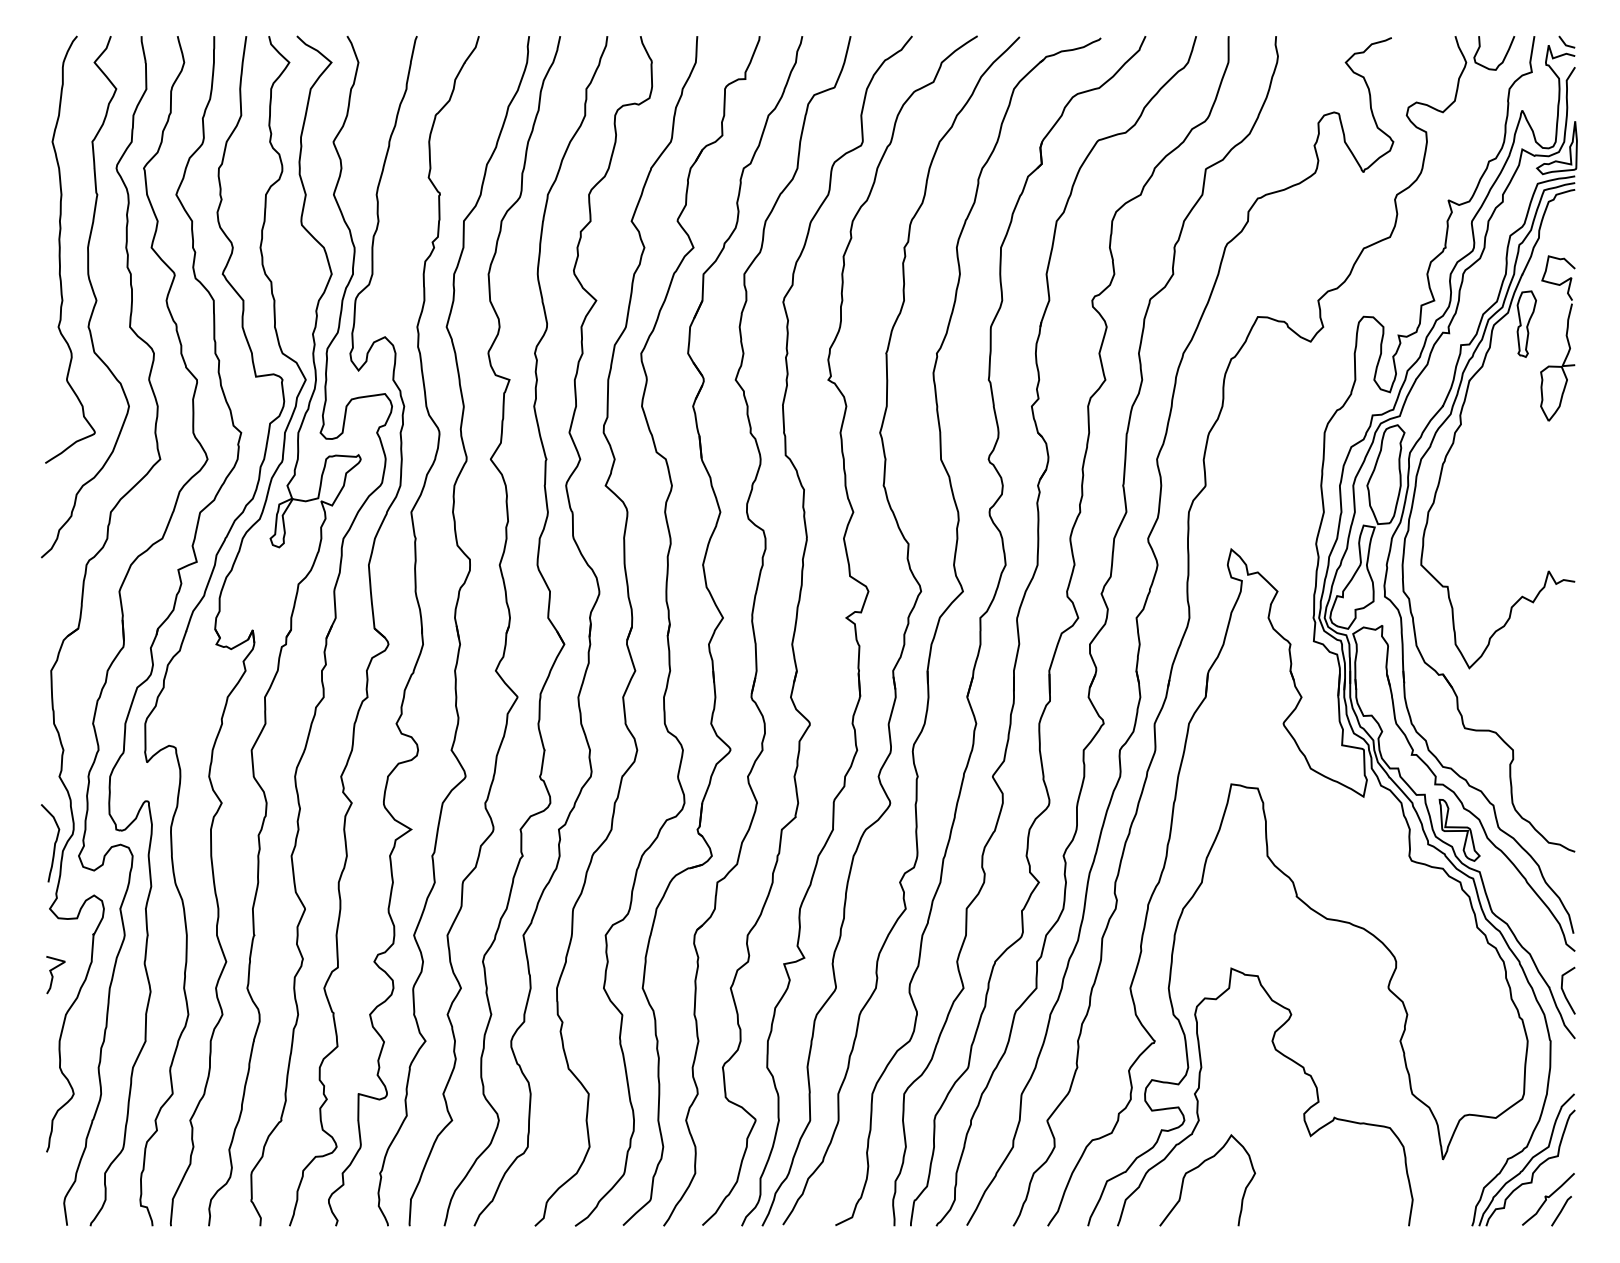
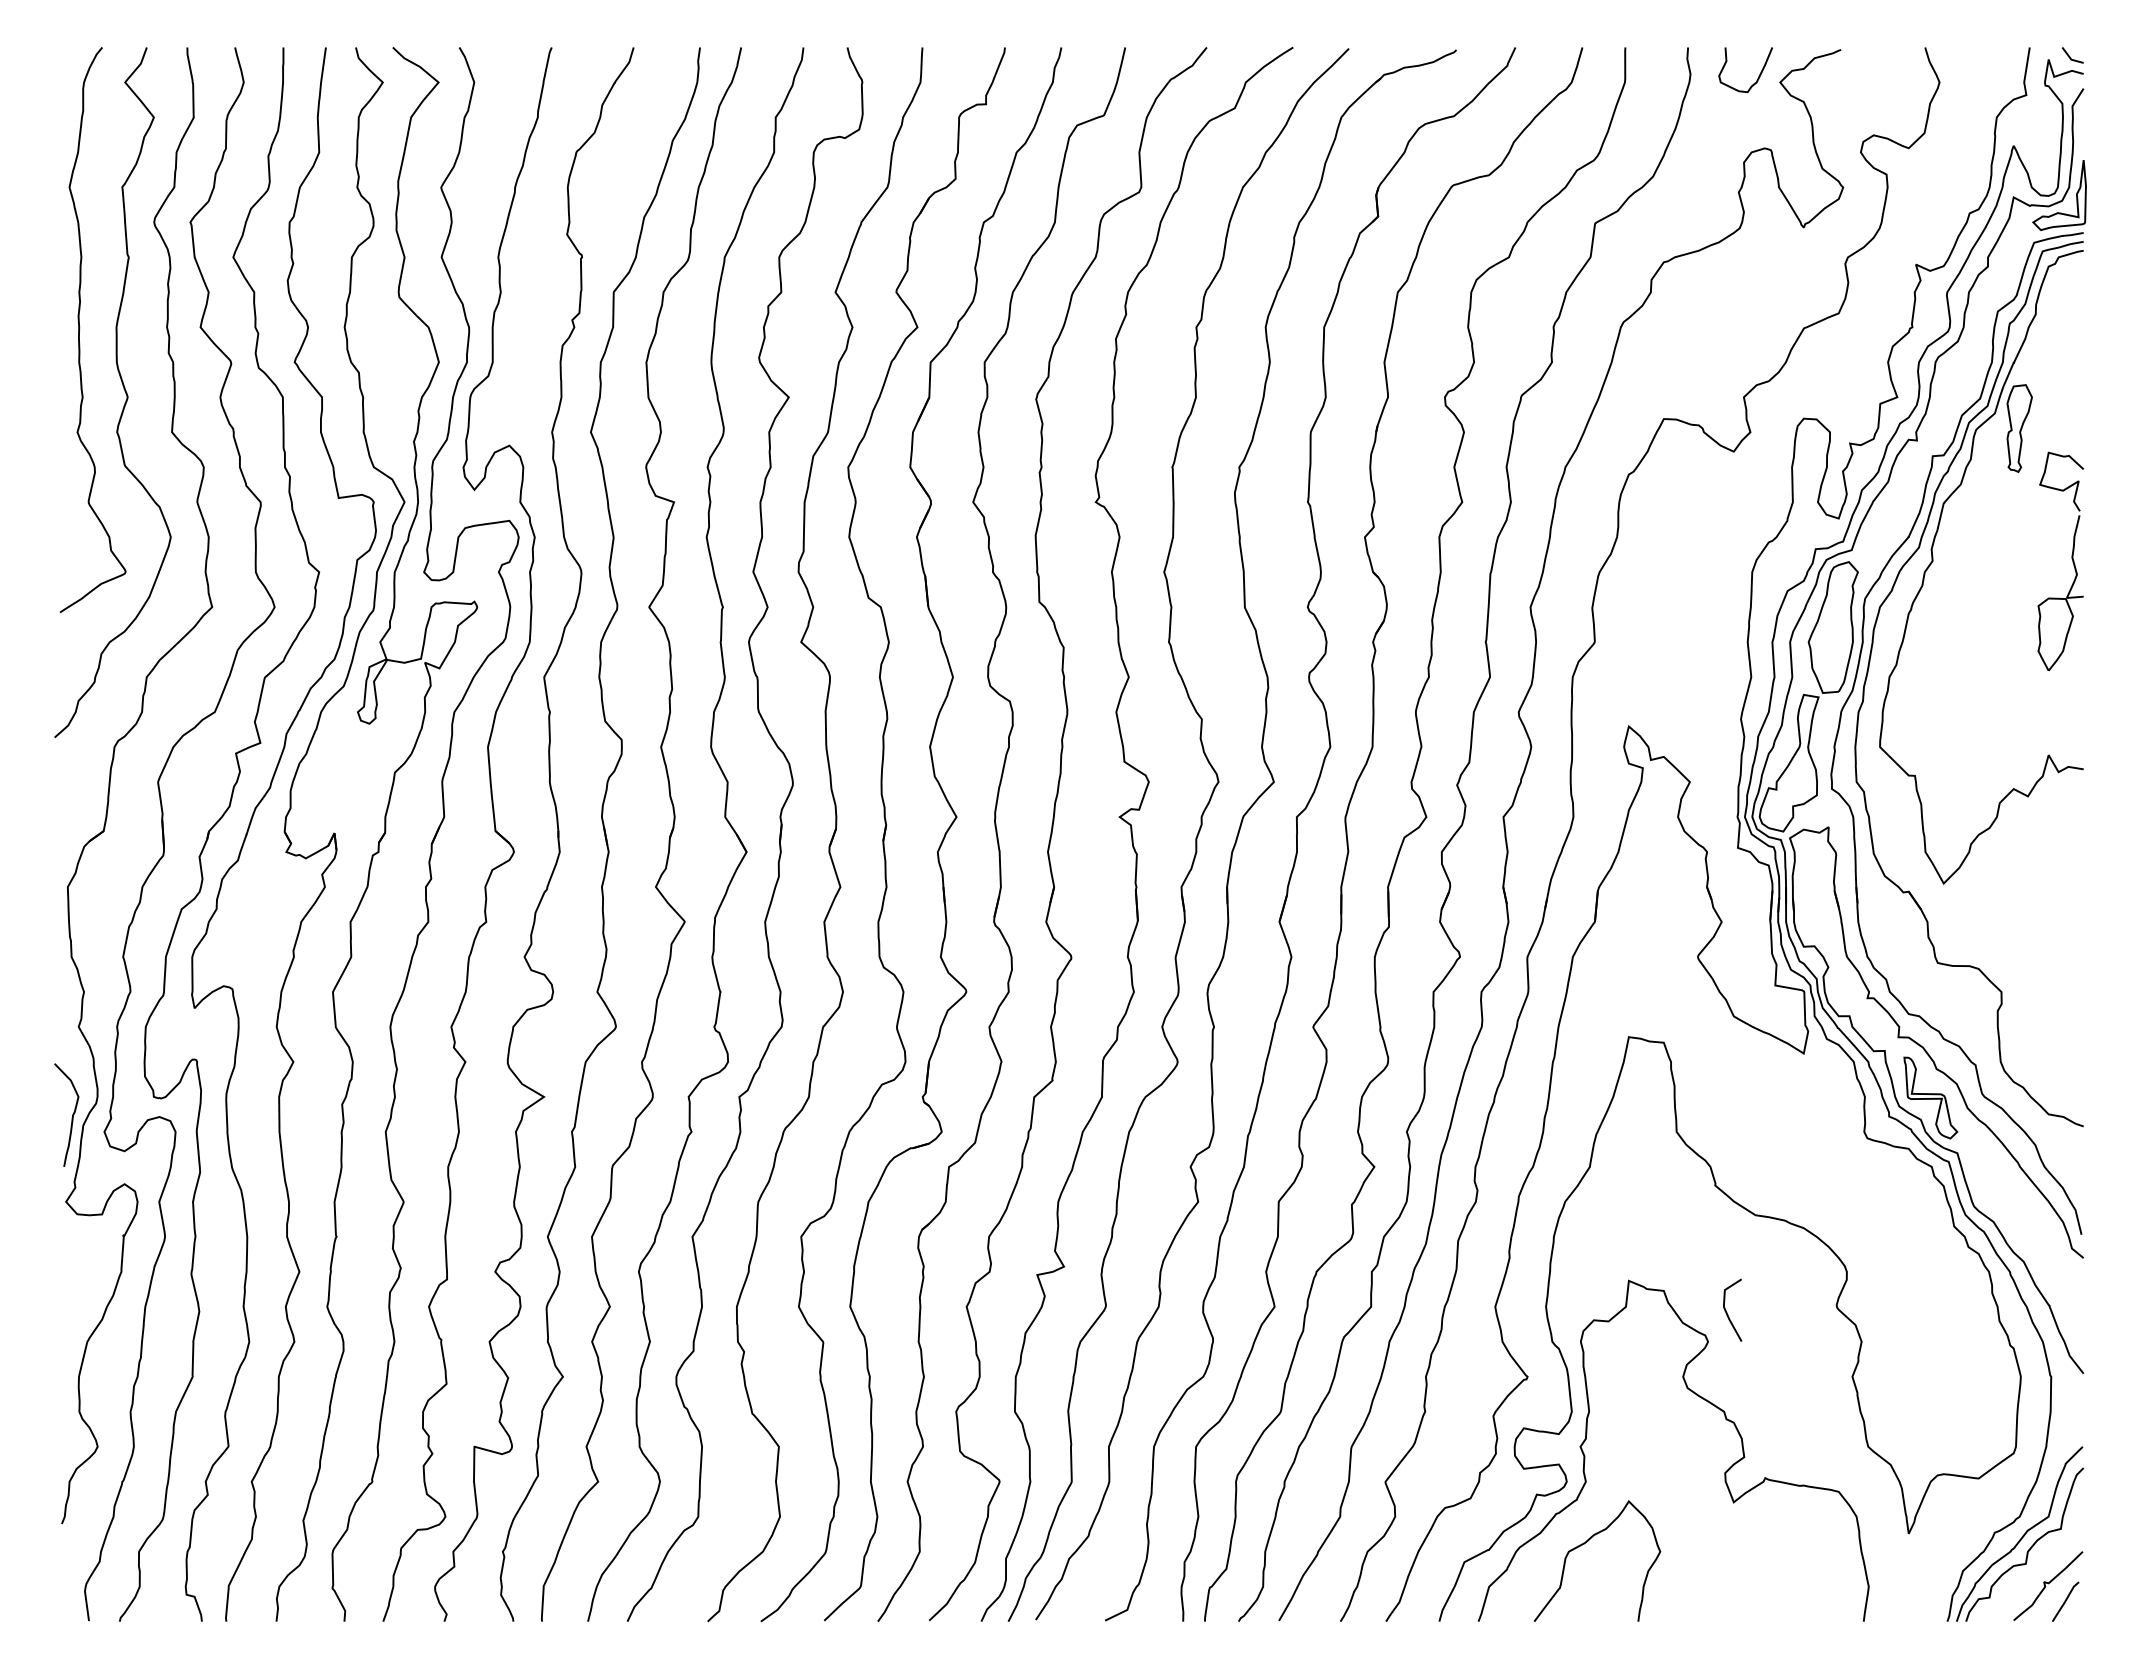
curve: (1504, 58) -> (1758, 76), moved
part: (1566, 336) -> (2071, 558), moved
curve: (53, 975) -> (70, 1290), removed
line: (1564, 992) -> (1727, 1312), moved

